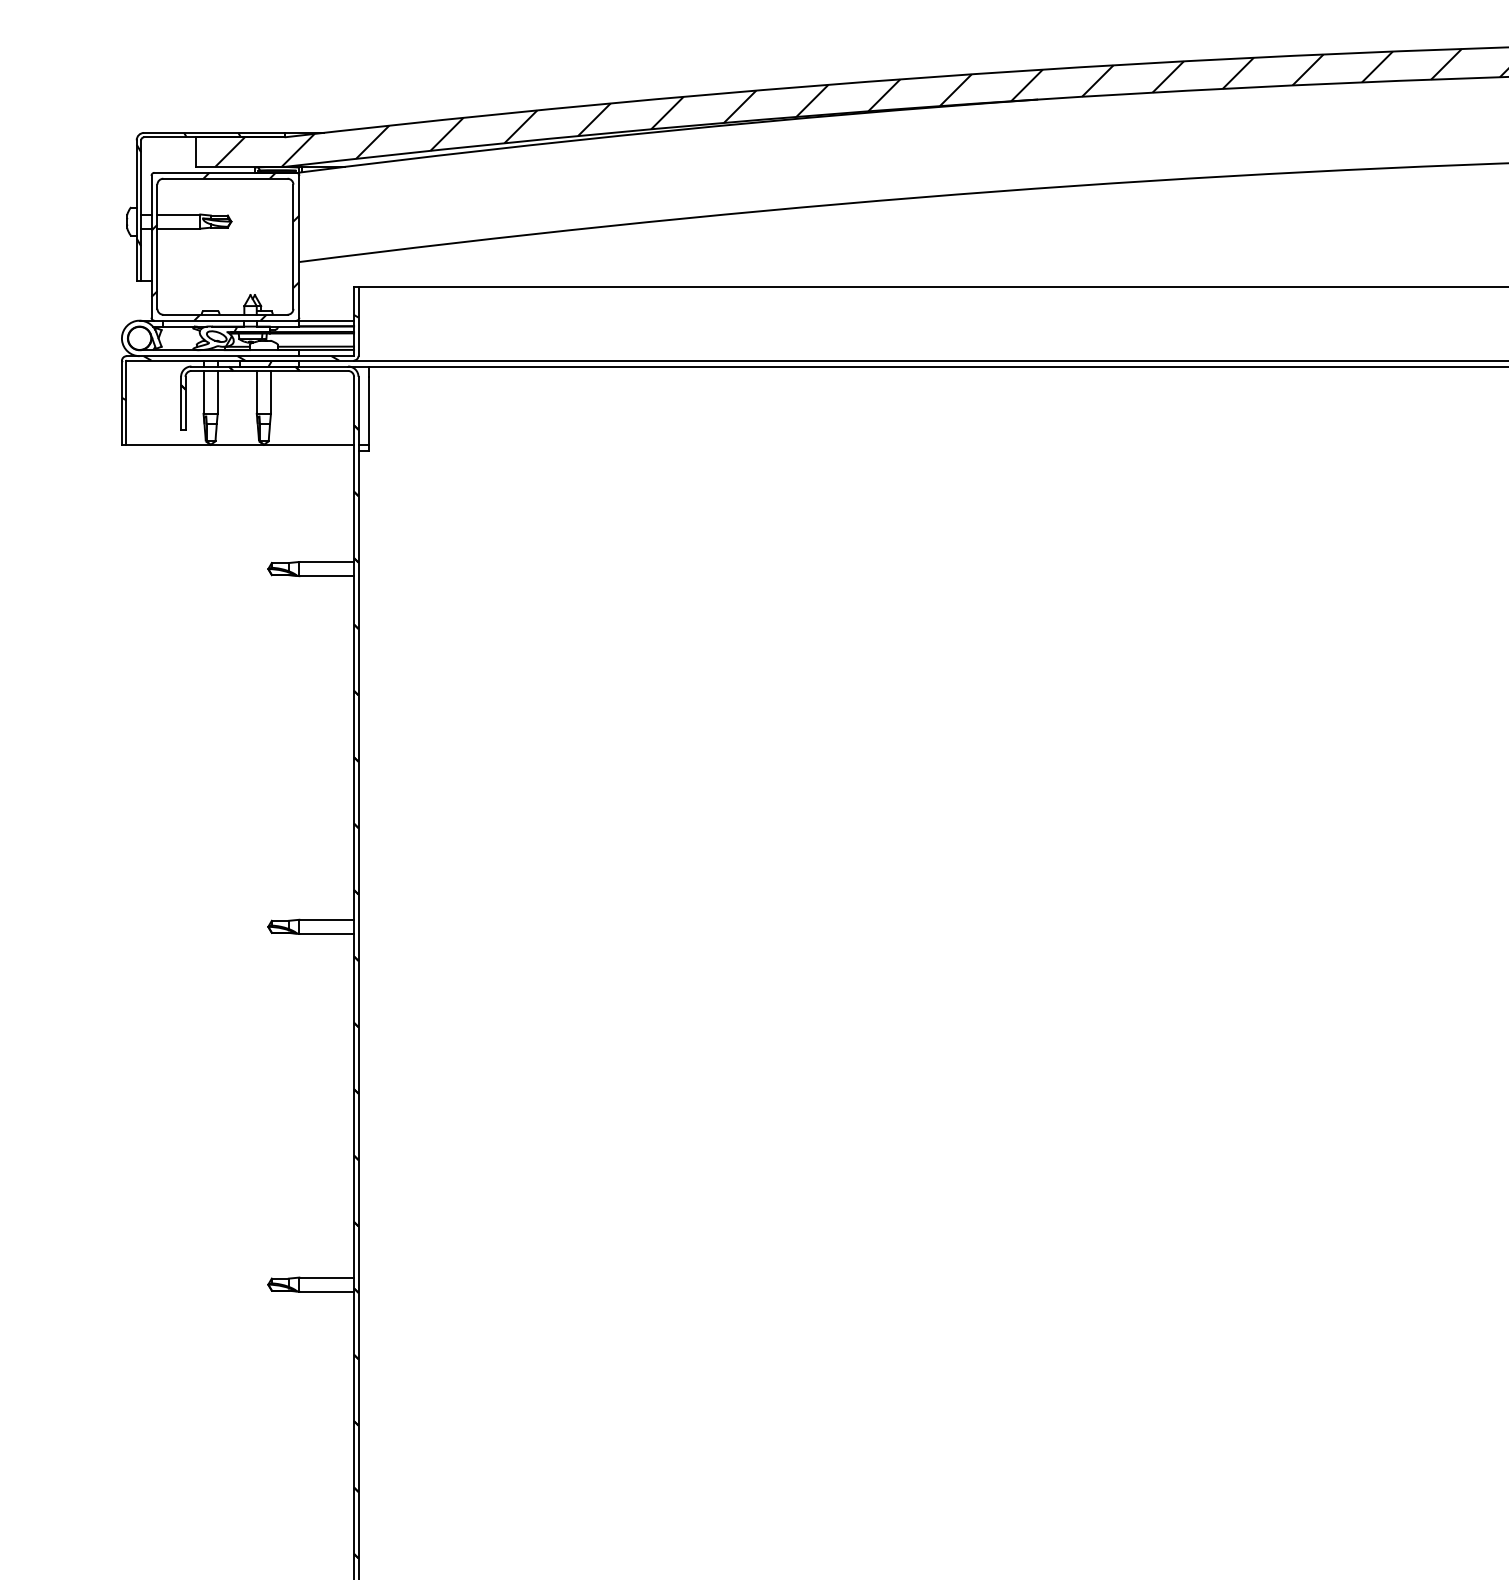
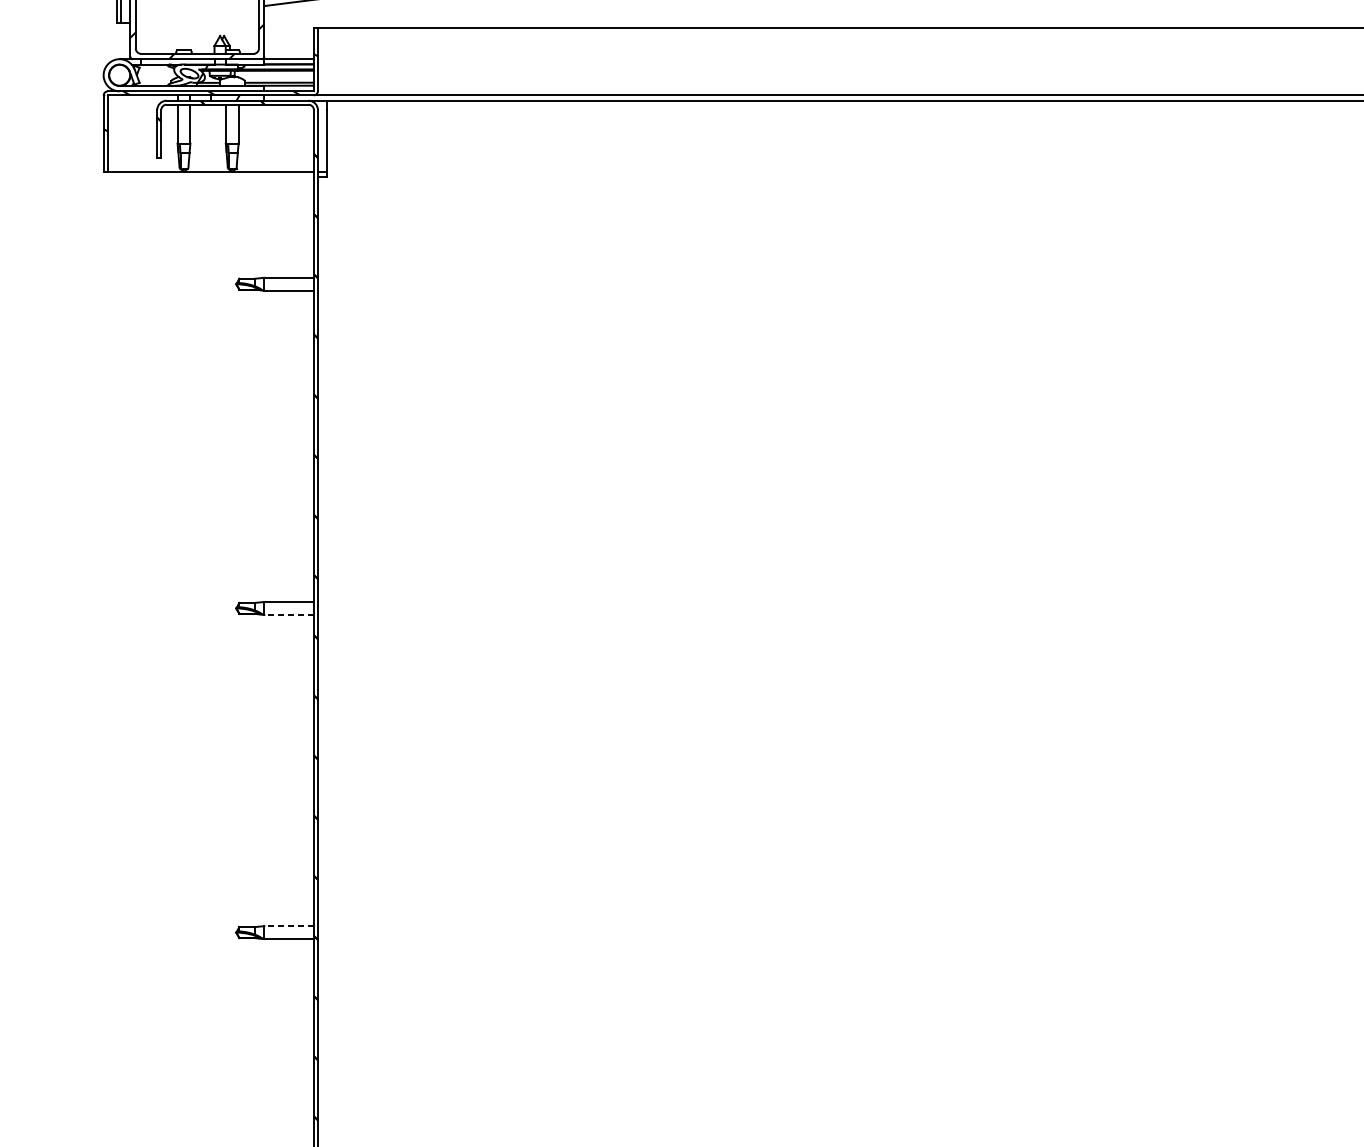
line: (326, 933) -> (288, 614), solid -> dashed
line: (326, 1277) -> (288, 926), solid -> dashed

